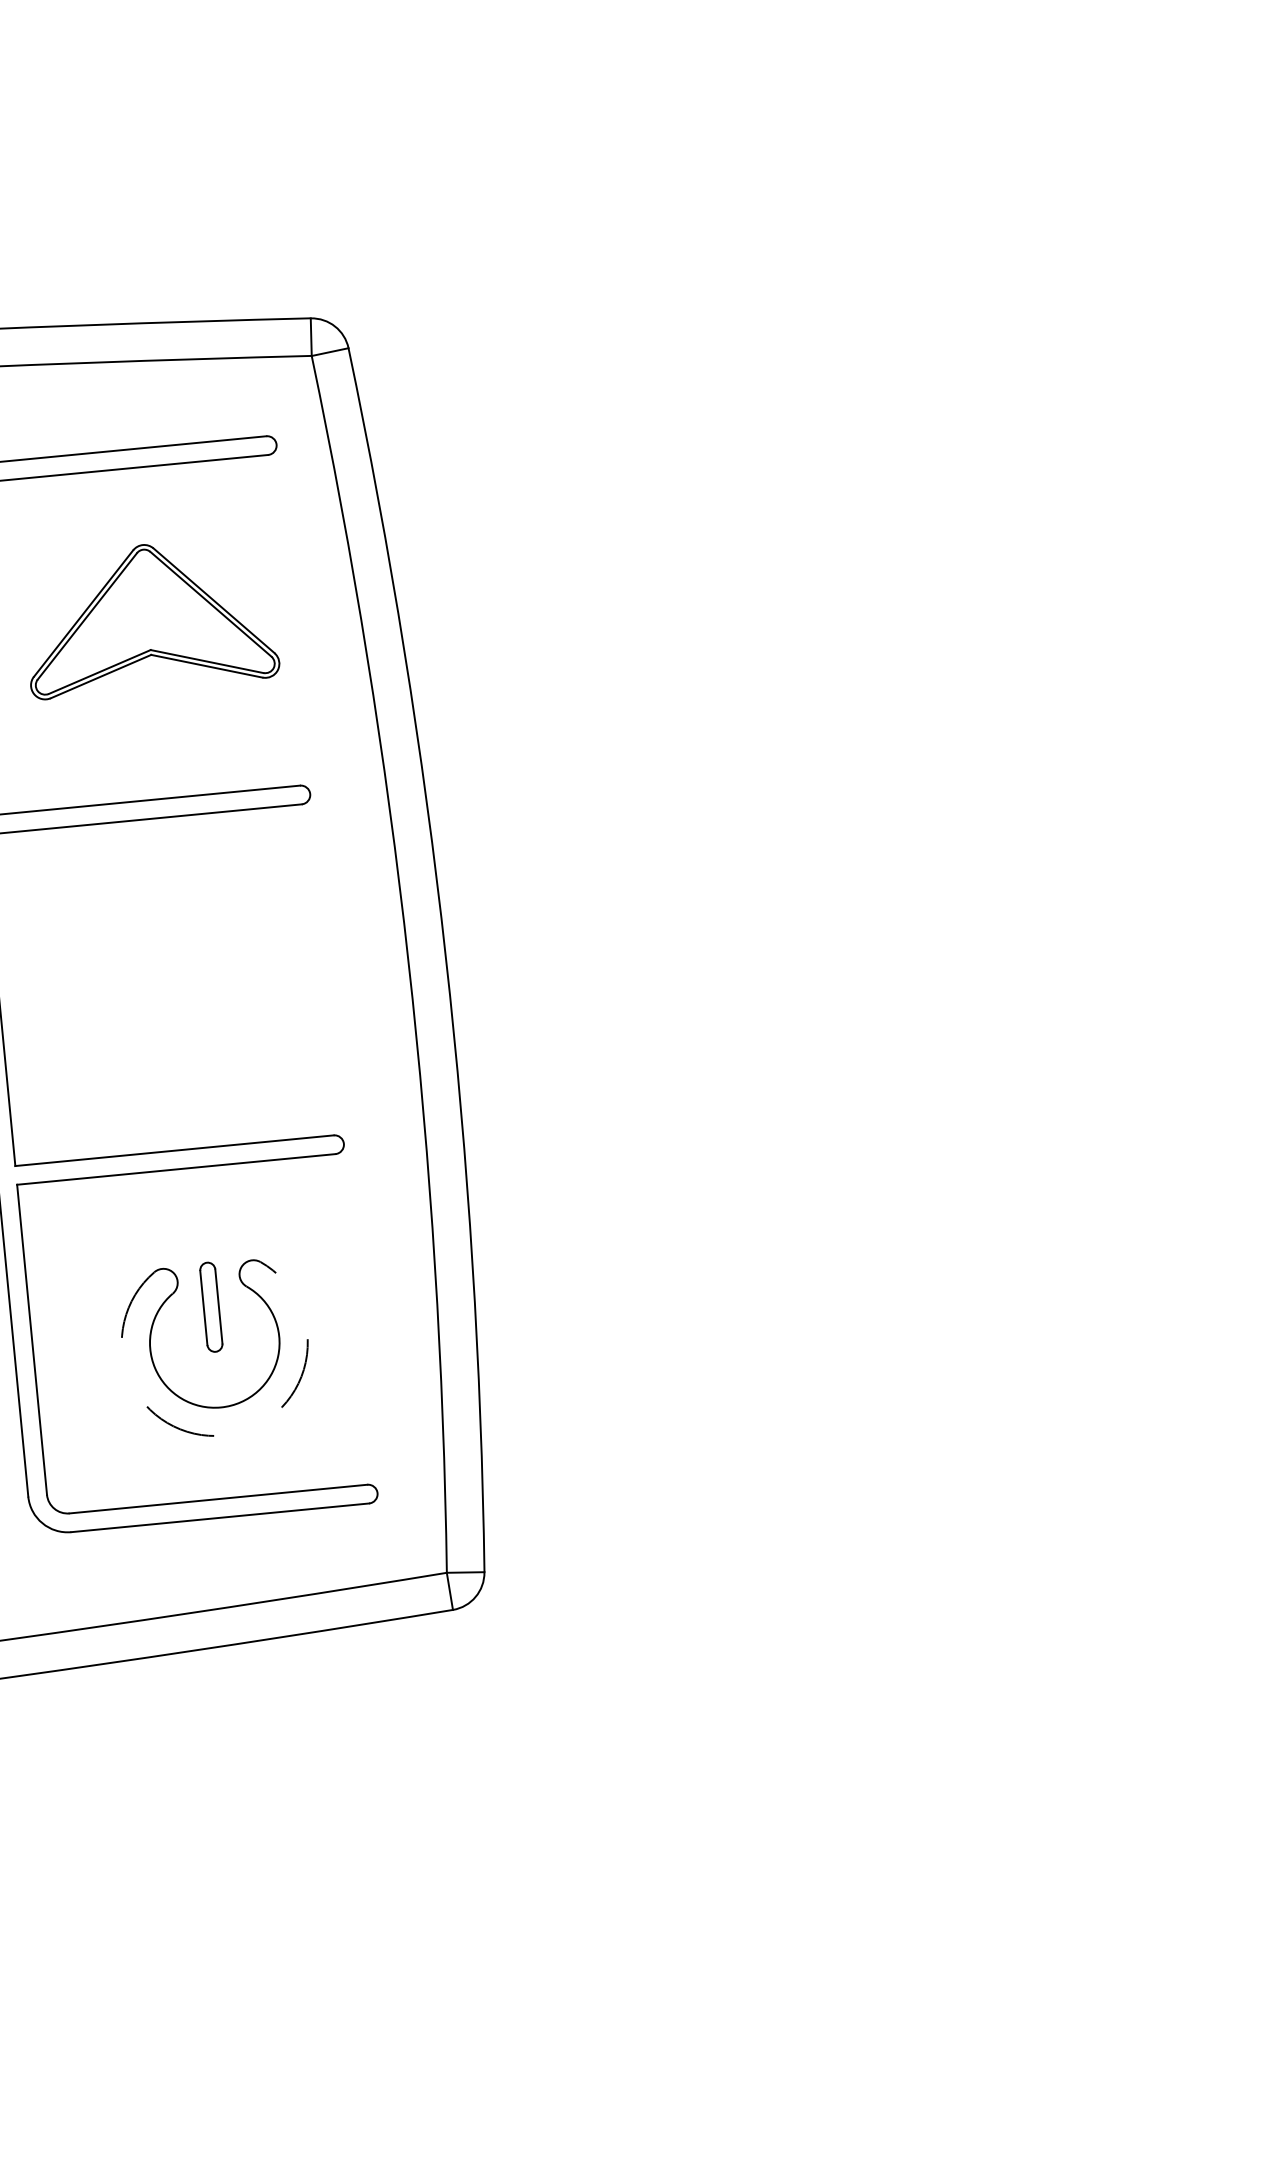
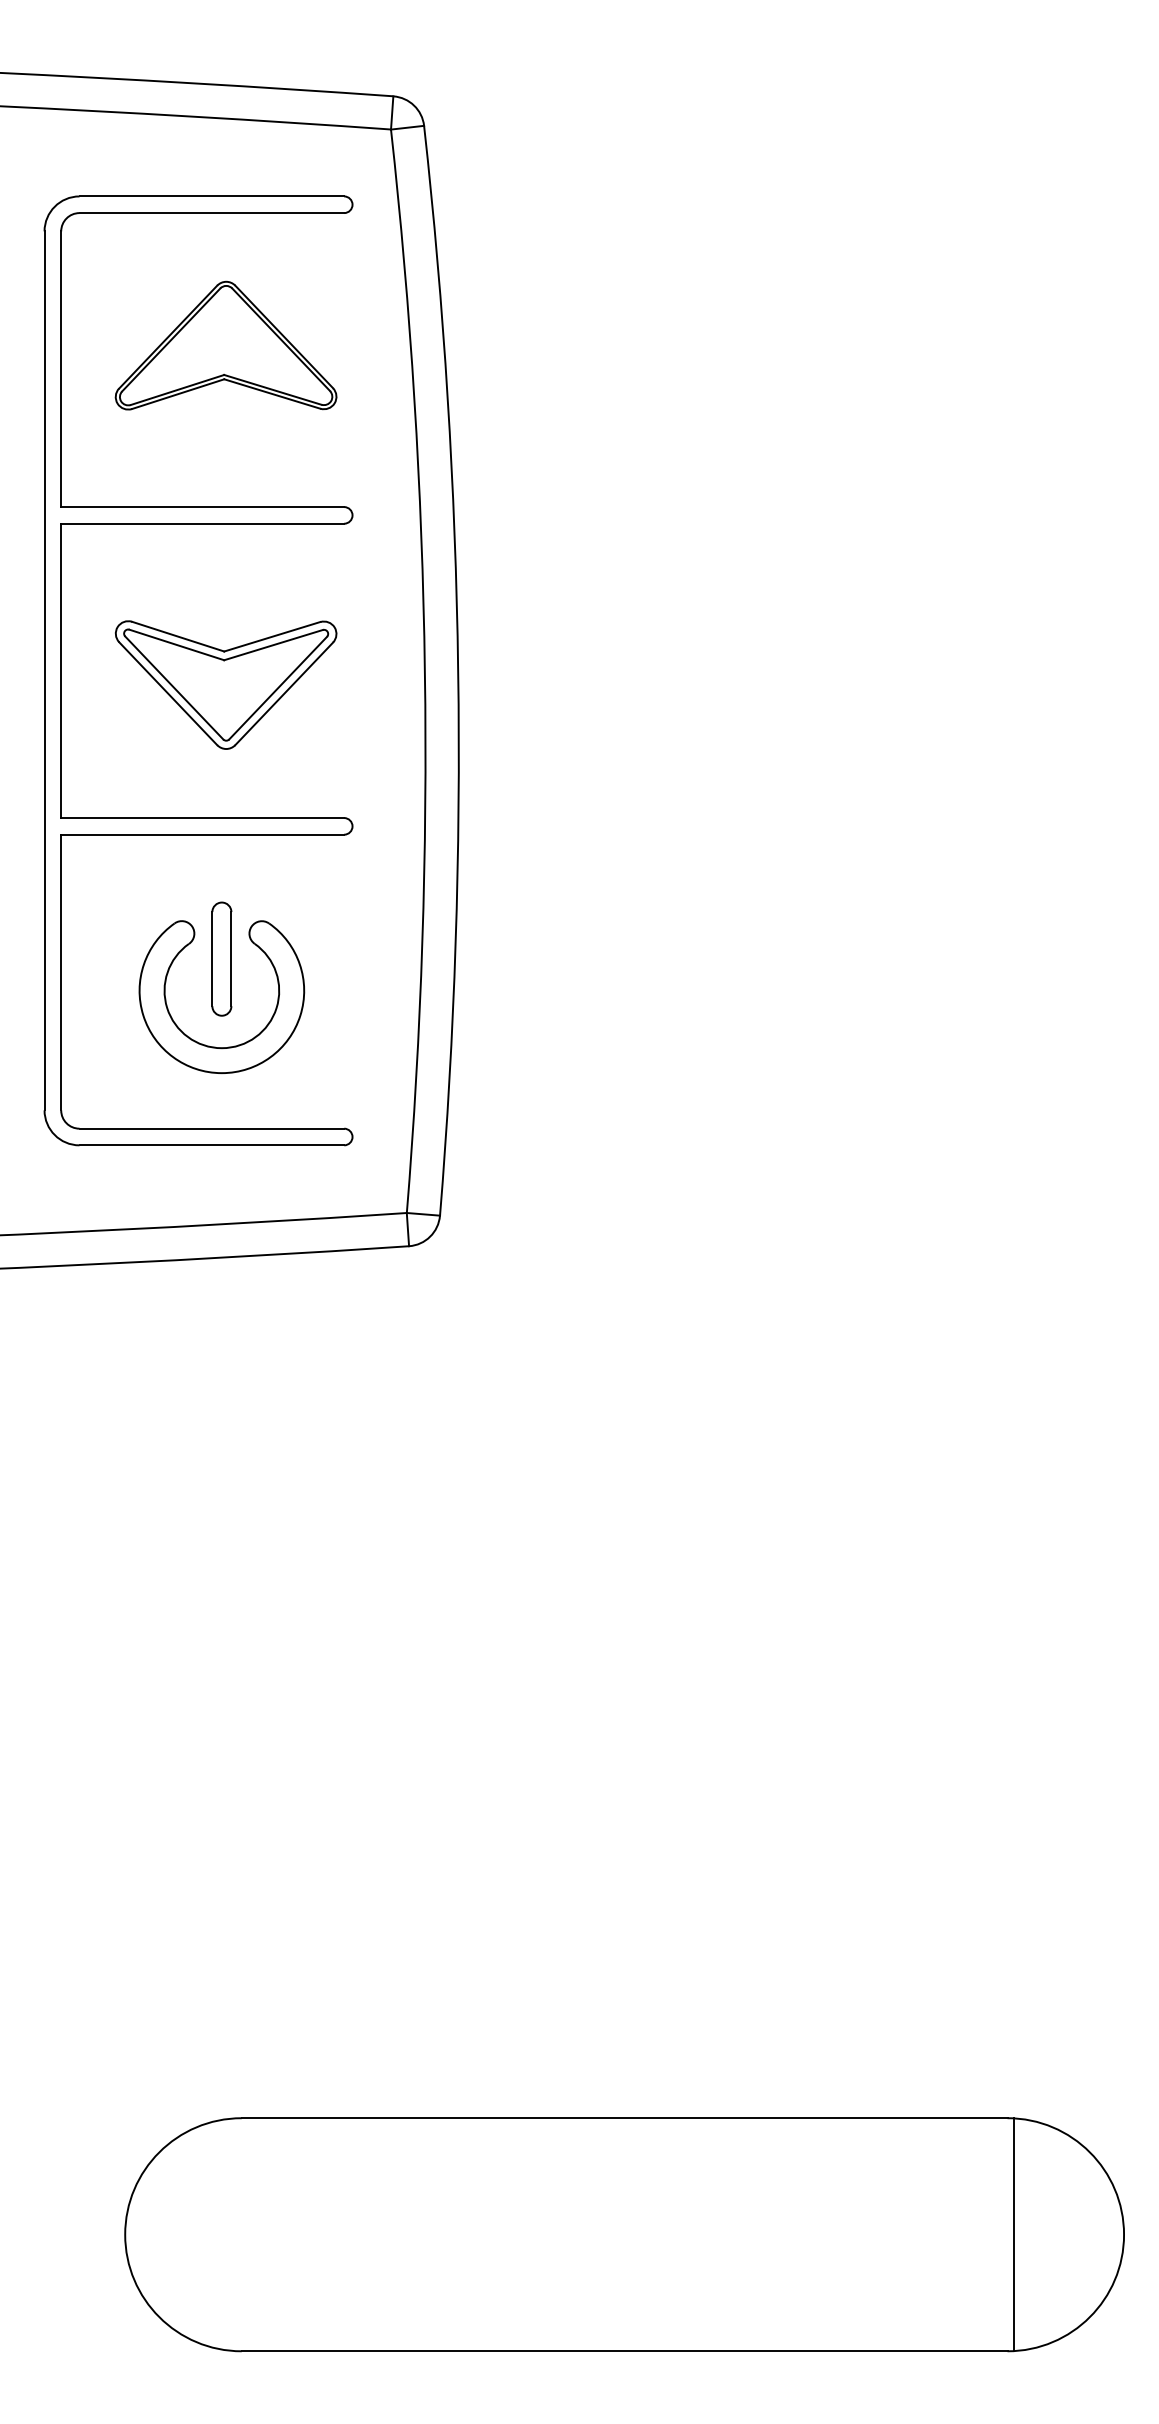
part: (186, 997) -> (226, 684), added
part: (210, 1306) -> (221, 958), size x1.43
arc: (223, 1435) -> (221, 1073), dashed -> solid

